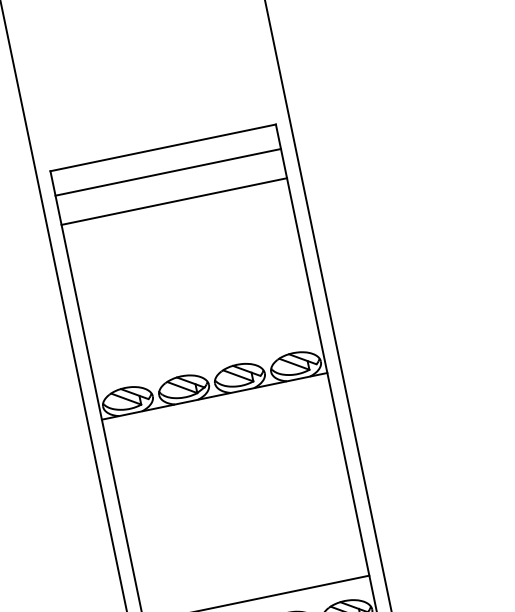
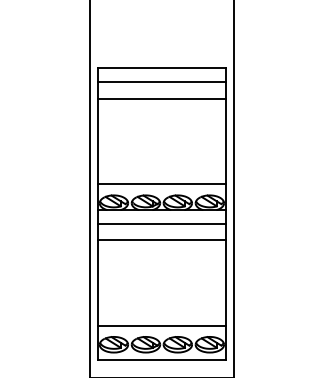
line: (204, 351) -> (161, 184), added
line: (218, 419) -> (161, 223), added
line: (224, 449) -> (161, 240), added

